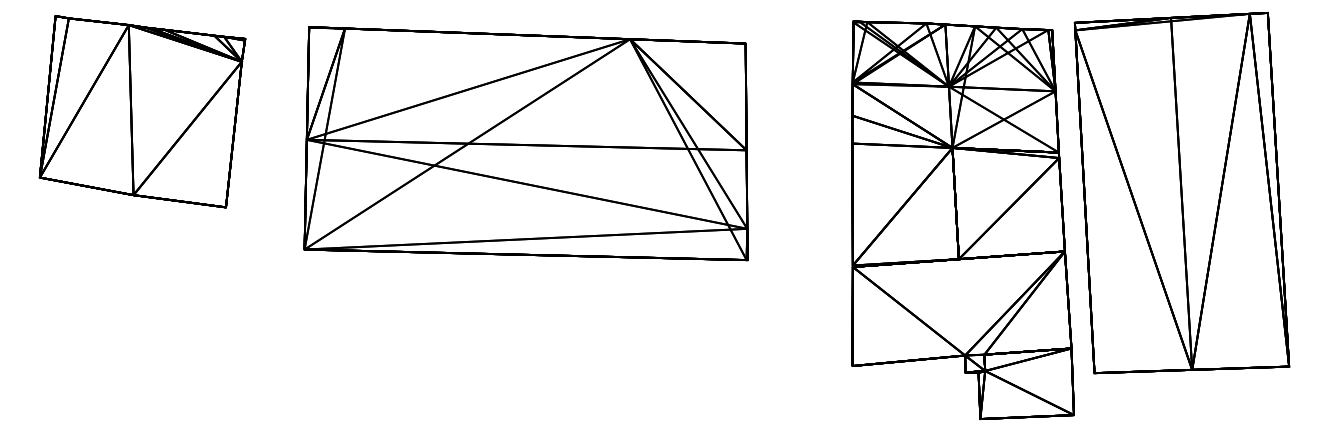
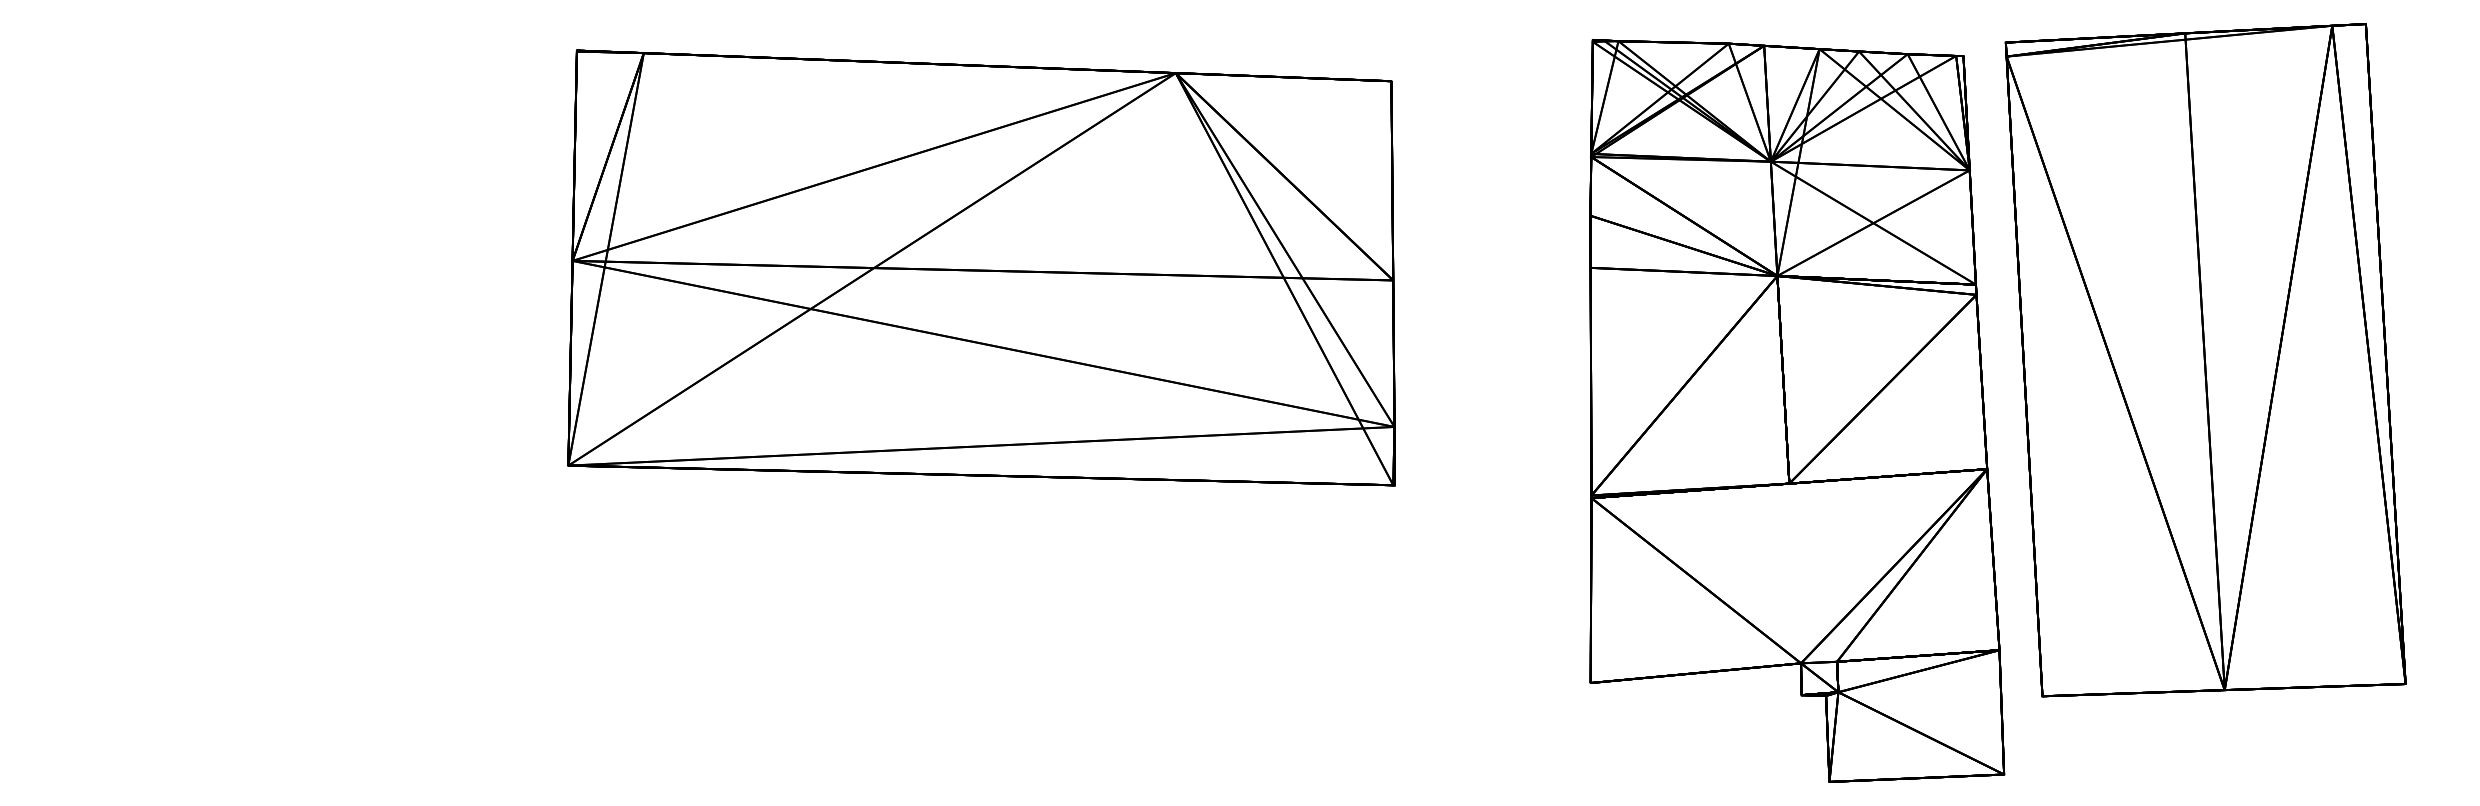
part: (142, 111) -> (265, 207), removed

